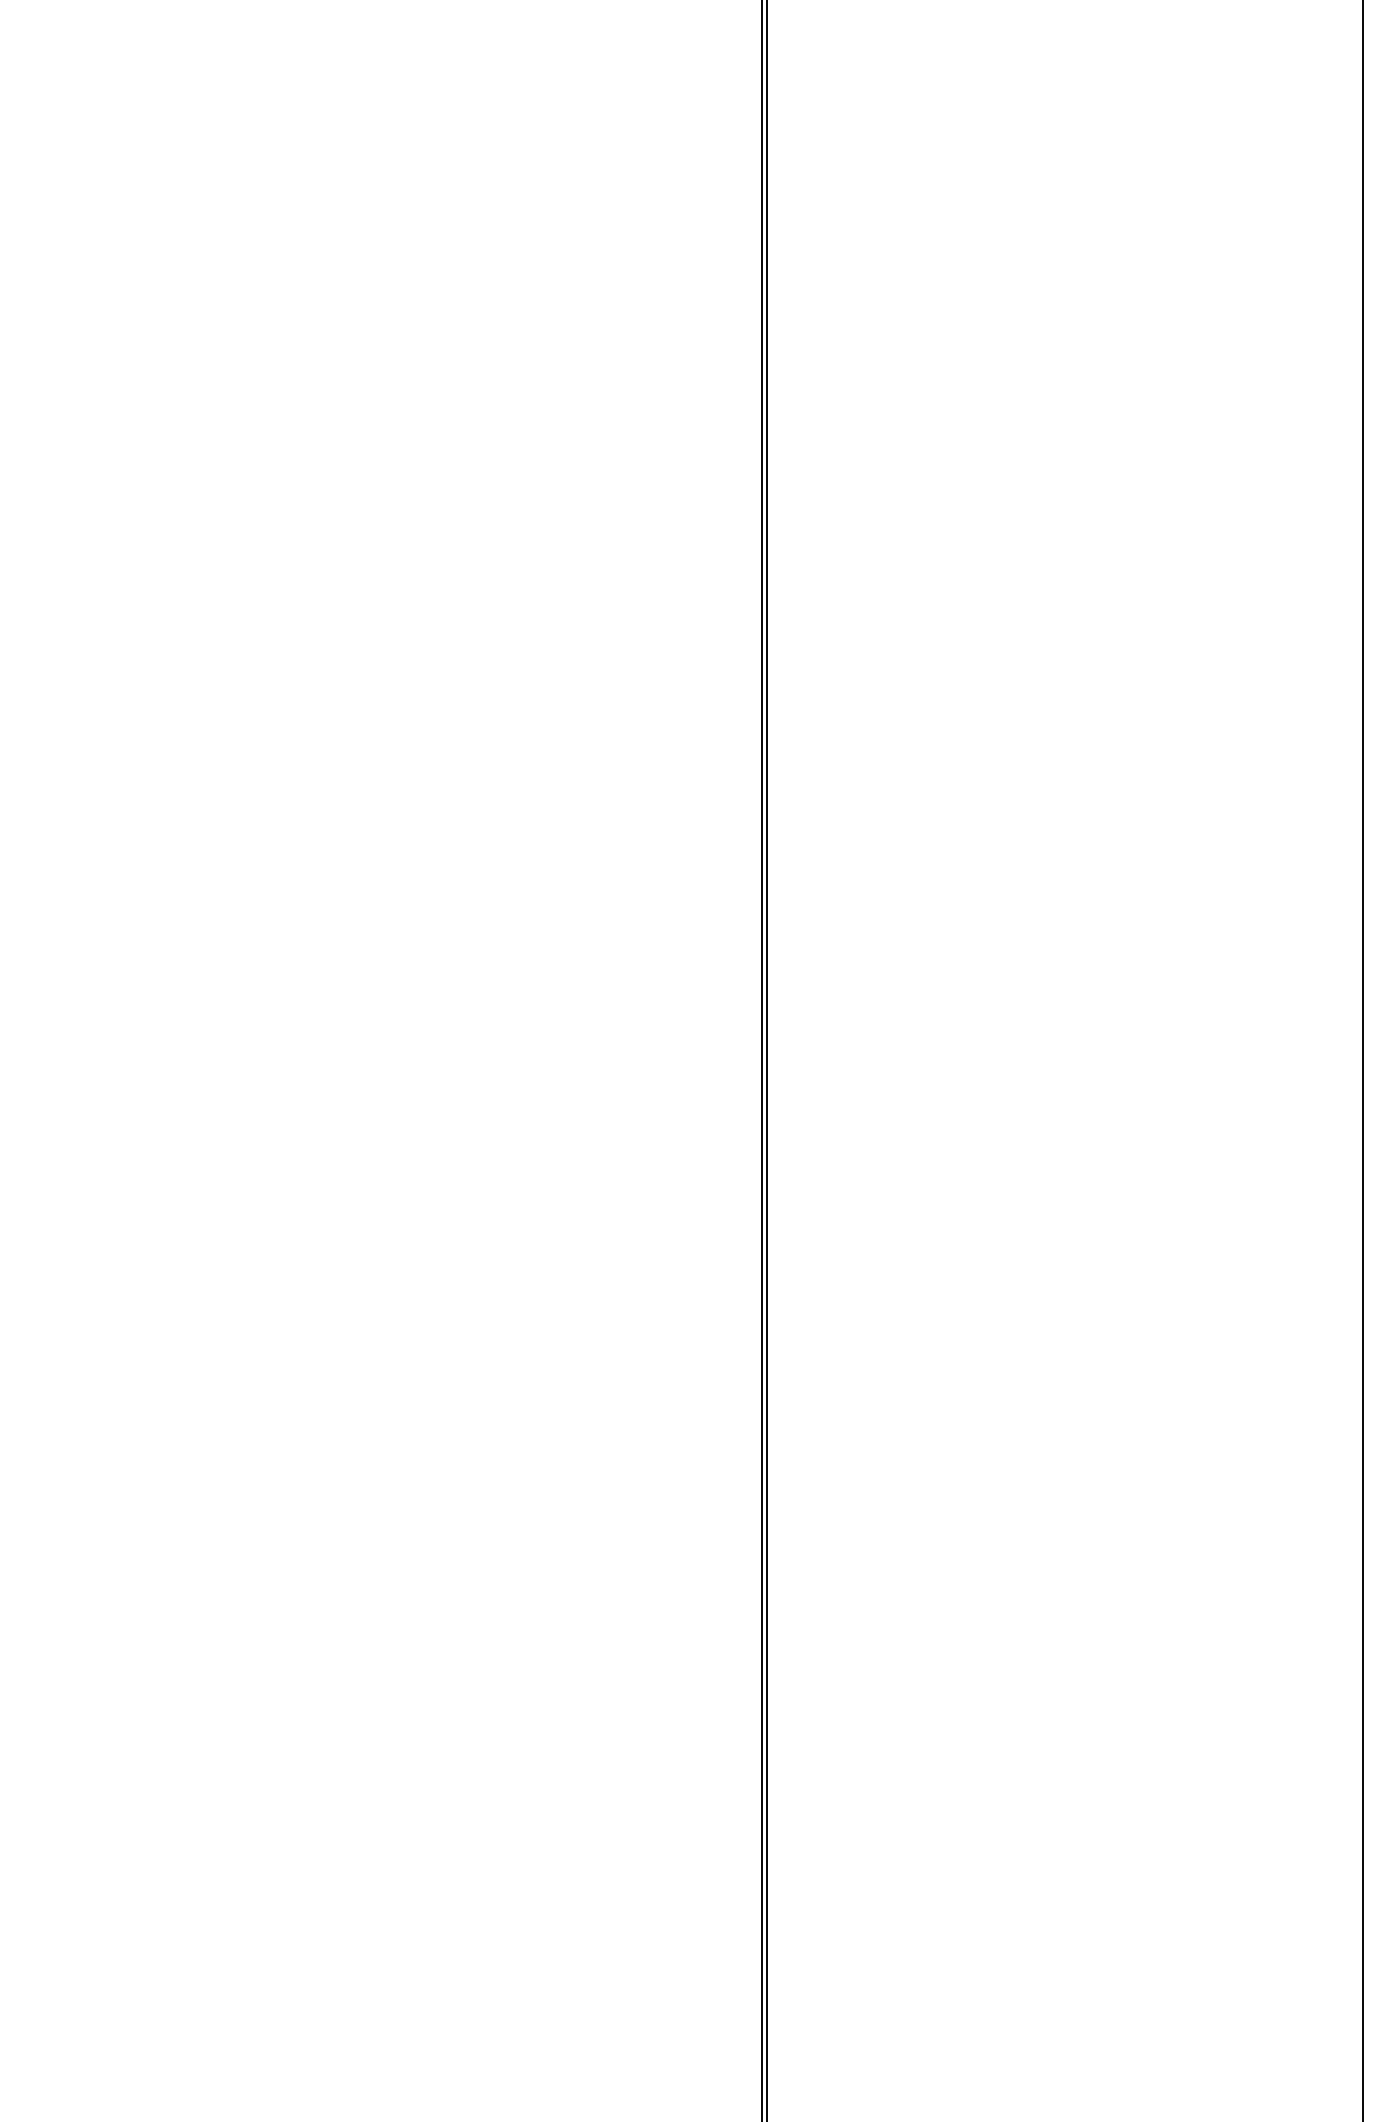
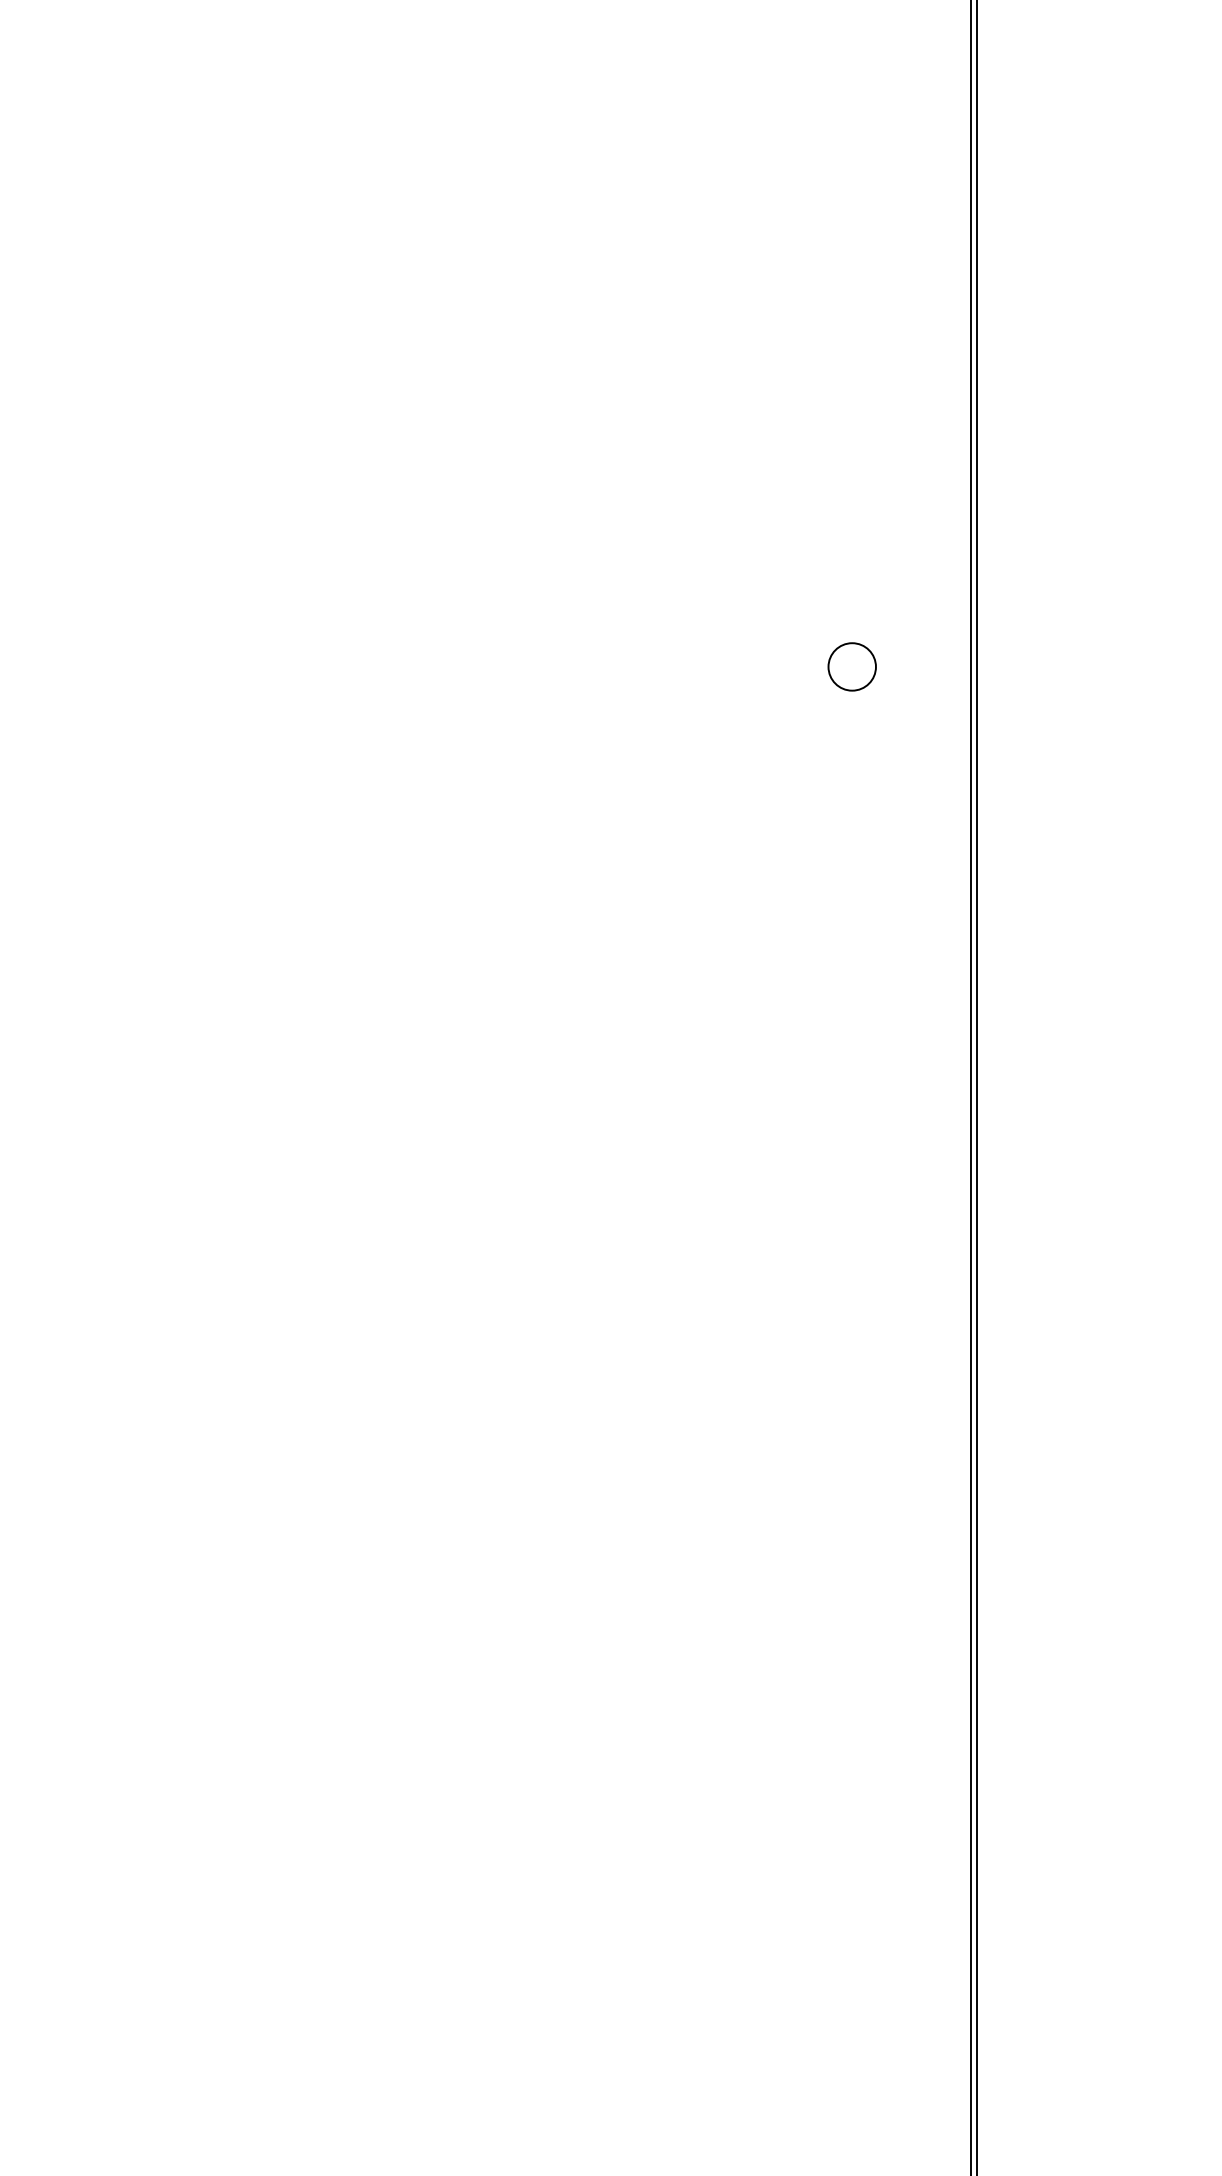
circle: (659, 782) -> (852, 666), added

